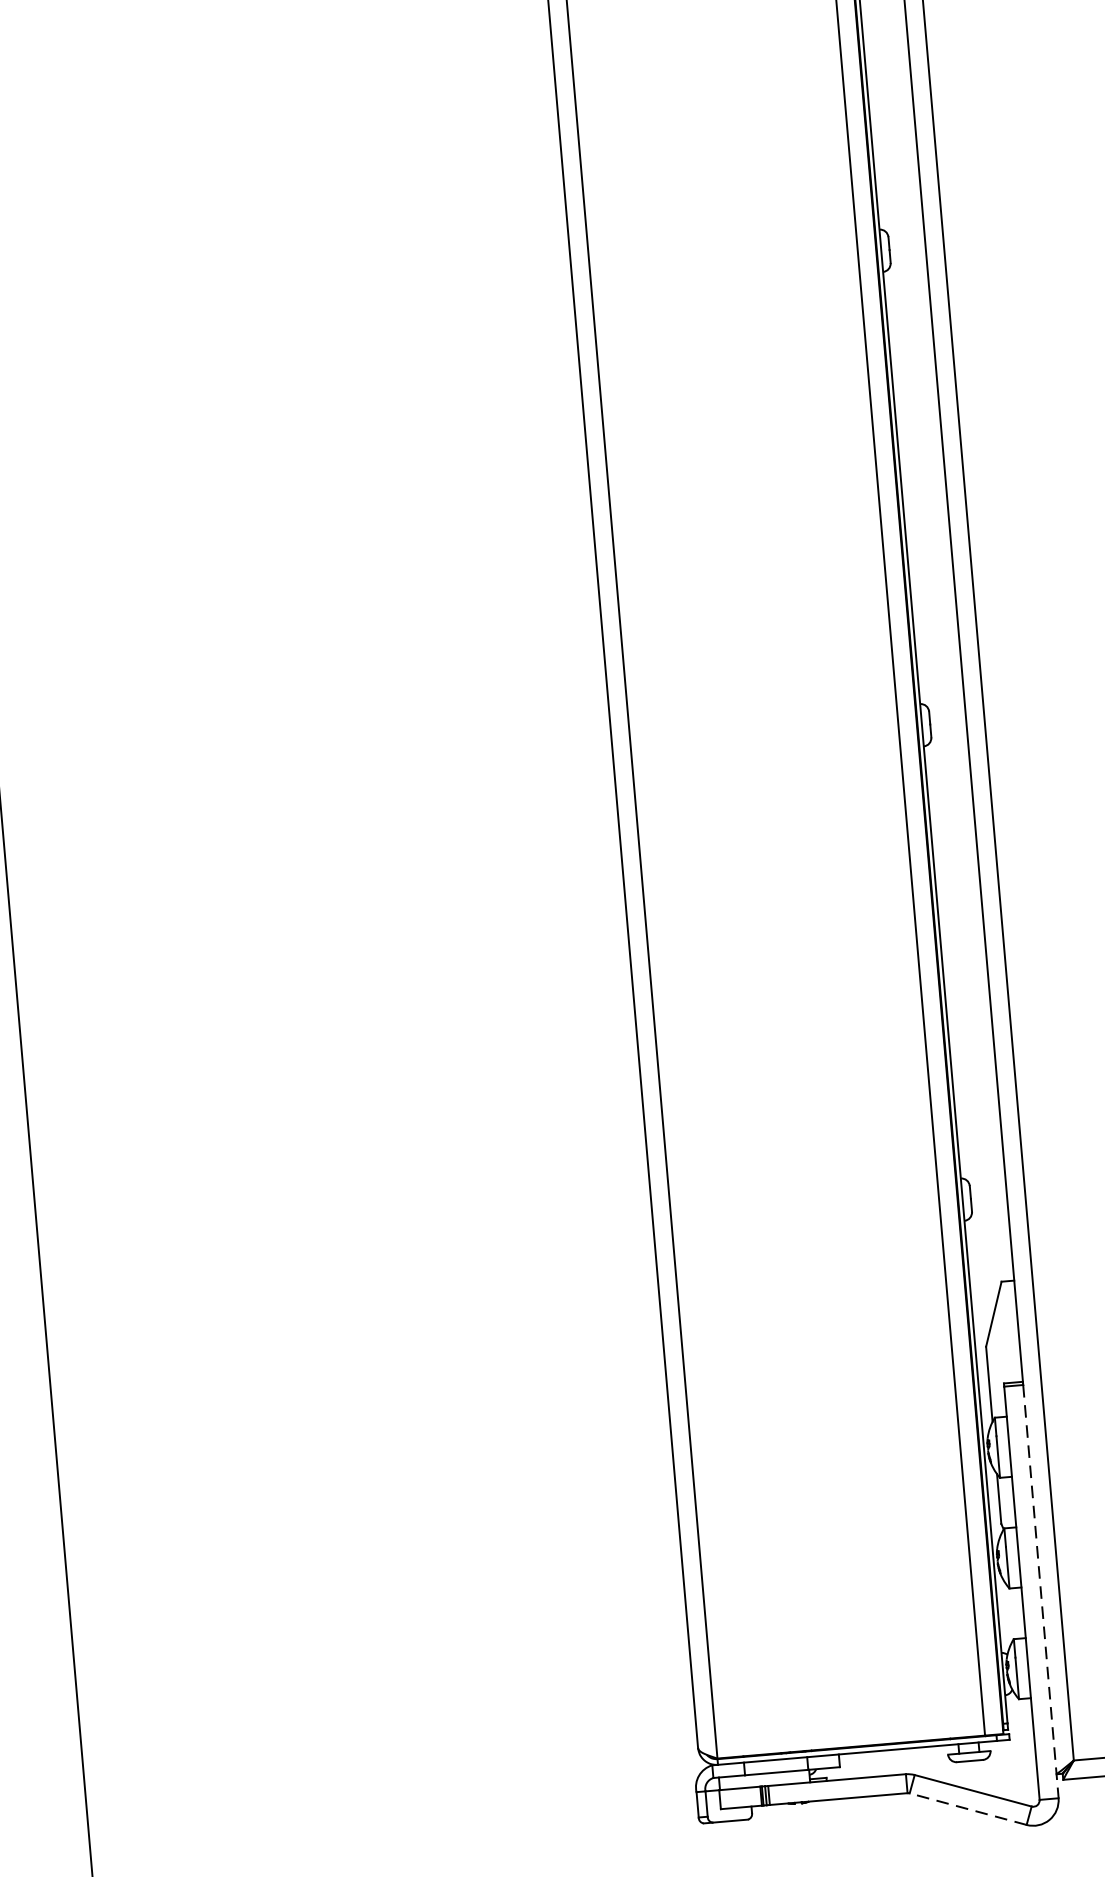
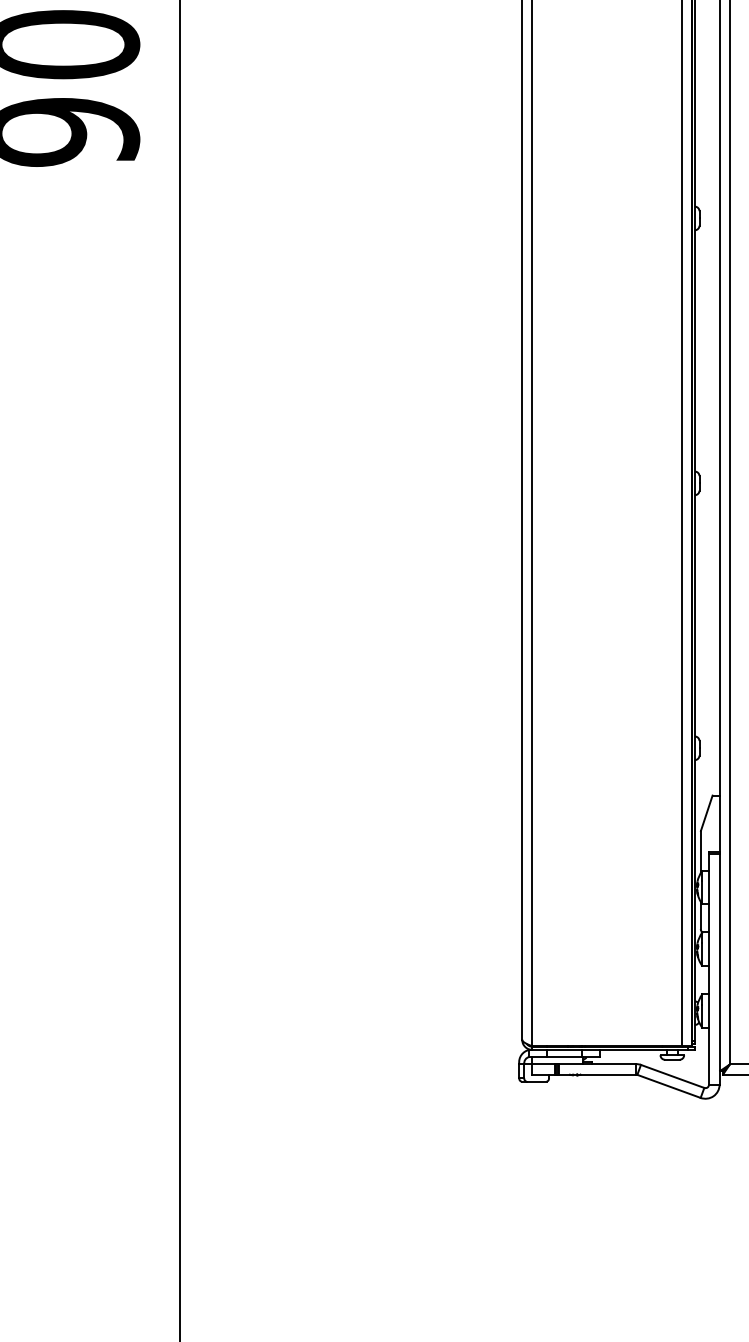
line: (1040, 1592) -> (719, 969), dashed -> solid
line: (969, 1809) -> (669, 1086), dashed -> solid

